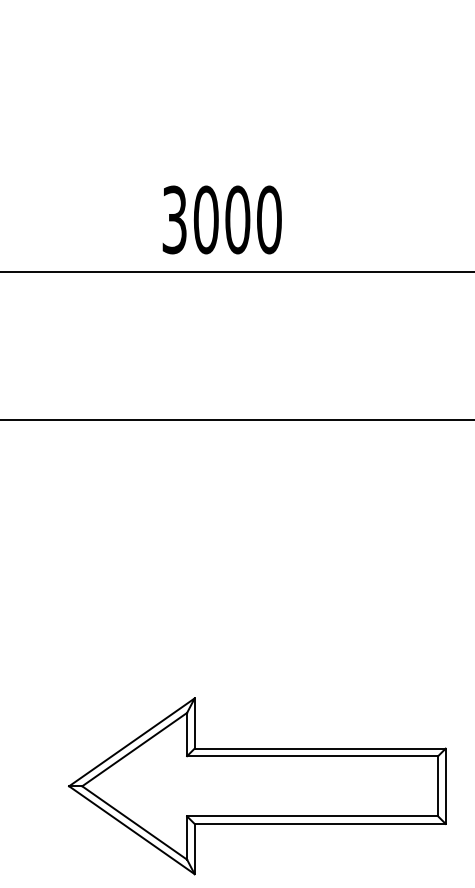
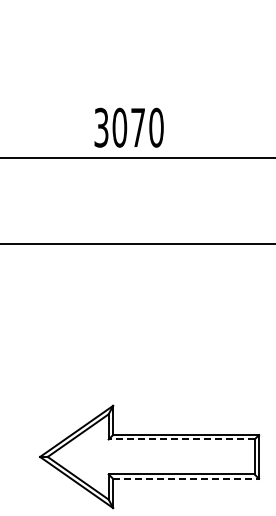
text: (238, 219) -> (138, 127), 3000 -> 3070
line: (312, 756) -> (181, 439), solid -> dashed
line: (320, 823) -> (186, 478), solid -> dashed

